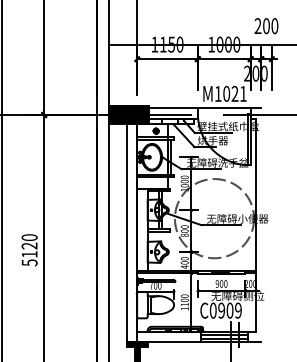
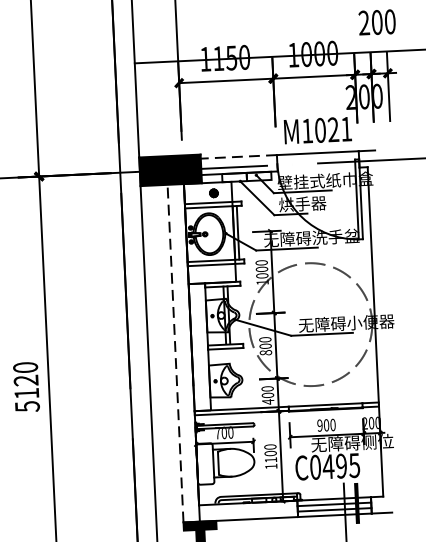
line: (173, 108) -> (239, 156), solid -> dashed
line: (126, 233) -> (175, 354), solid -> dashed
text: (229, 310) -> (340, 465), C0909 -> C0495

